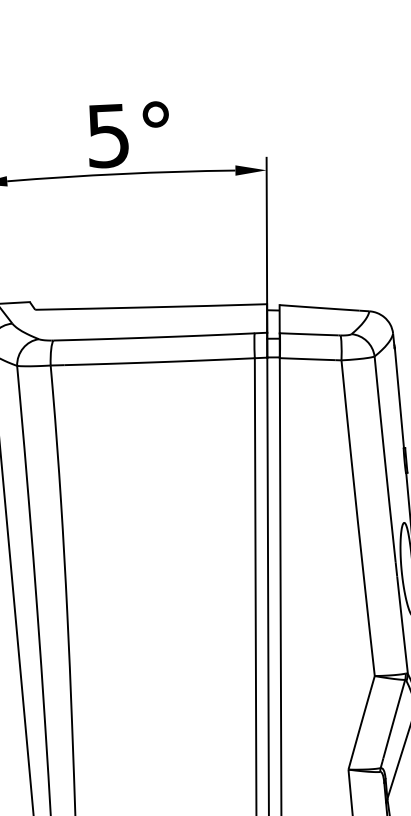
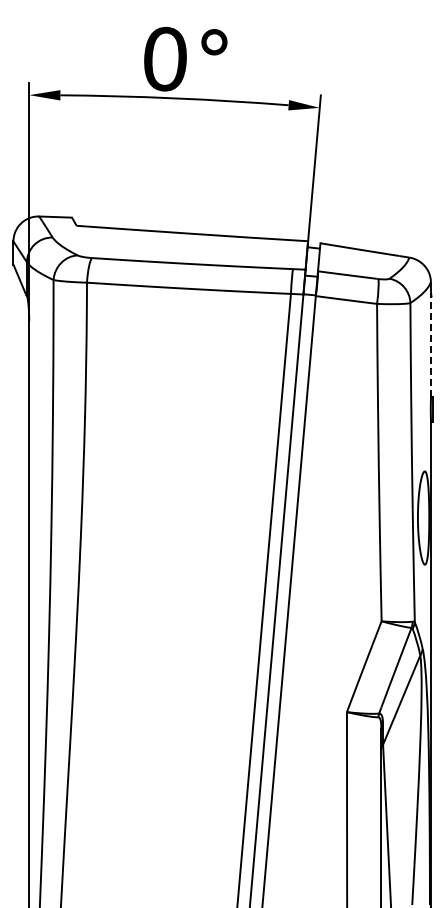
text: (107, 135) -> (164, 58), 5° -> 0°
line: (399, 397) -> (431, 346), solid -> dashed

